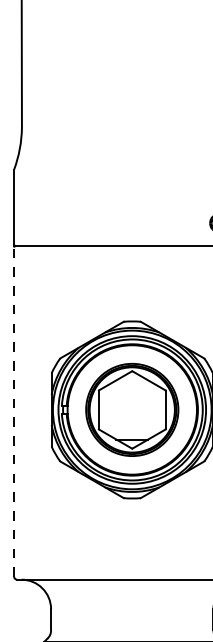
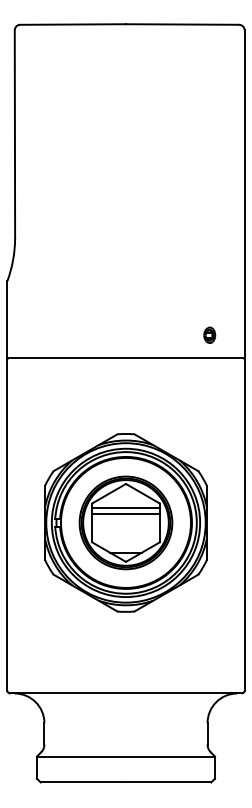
line: (131, 395) -> (125, 508), added
line: (131, 400) -> (125, 513), added
line: (14, 411) -> (7, 524), dashed -> solid

